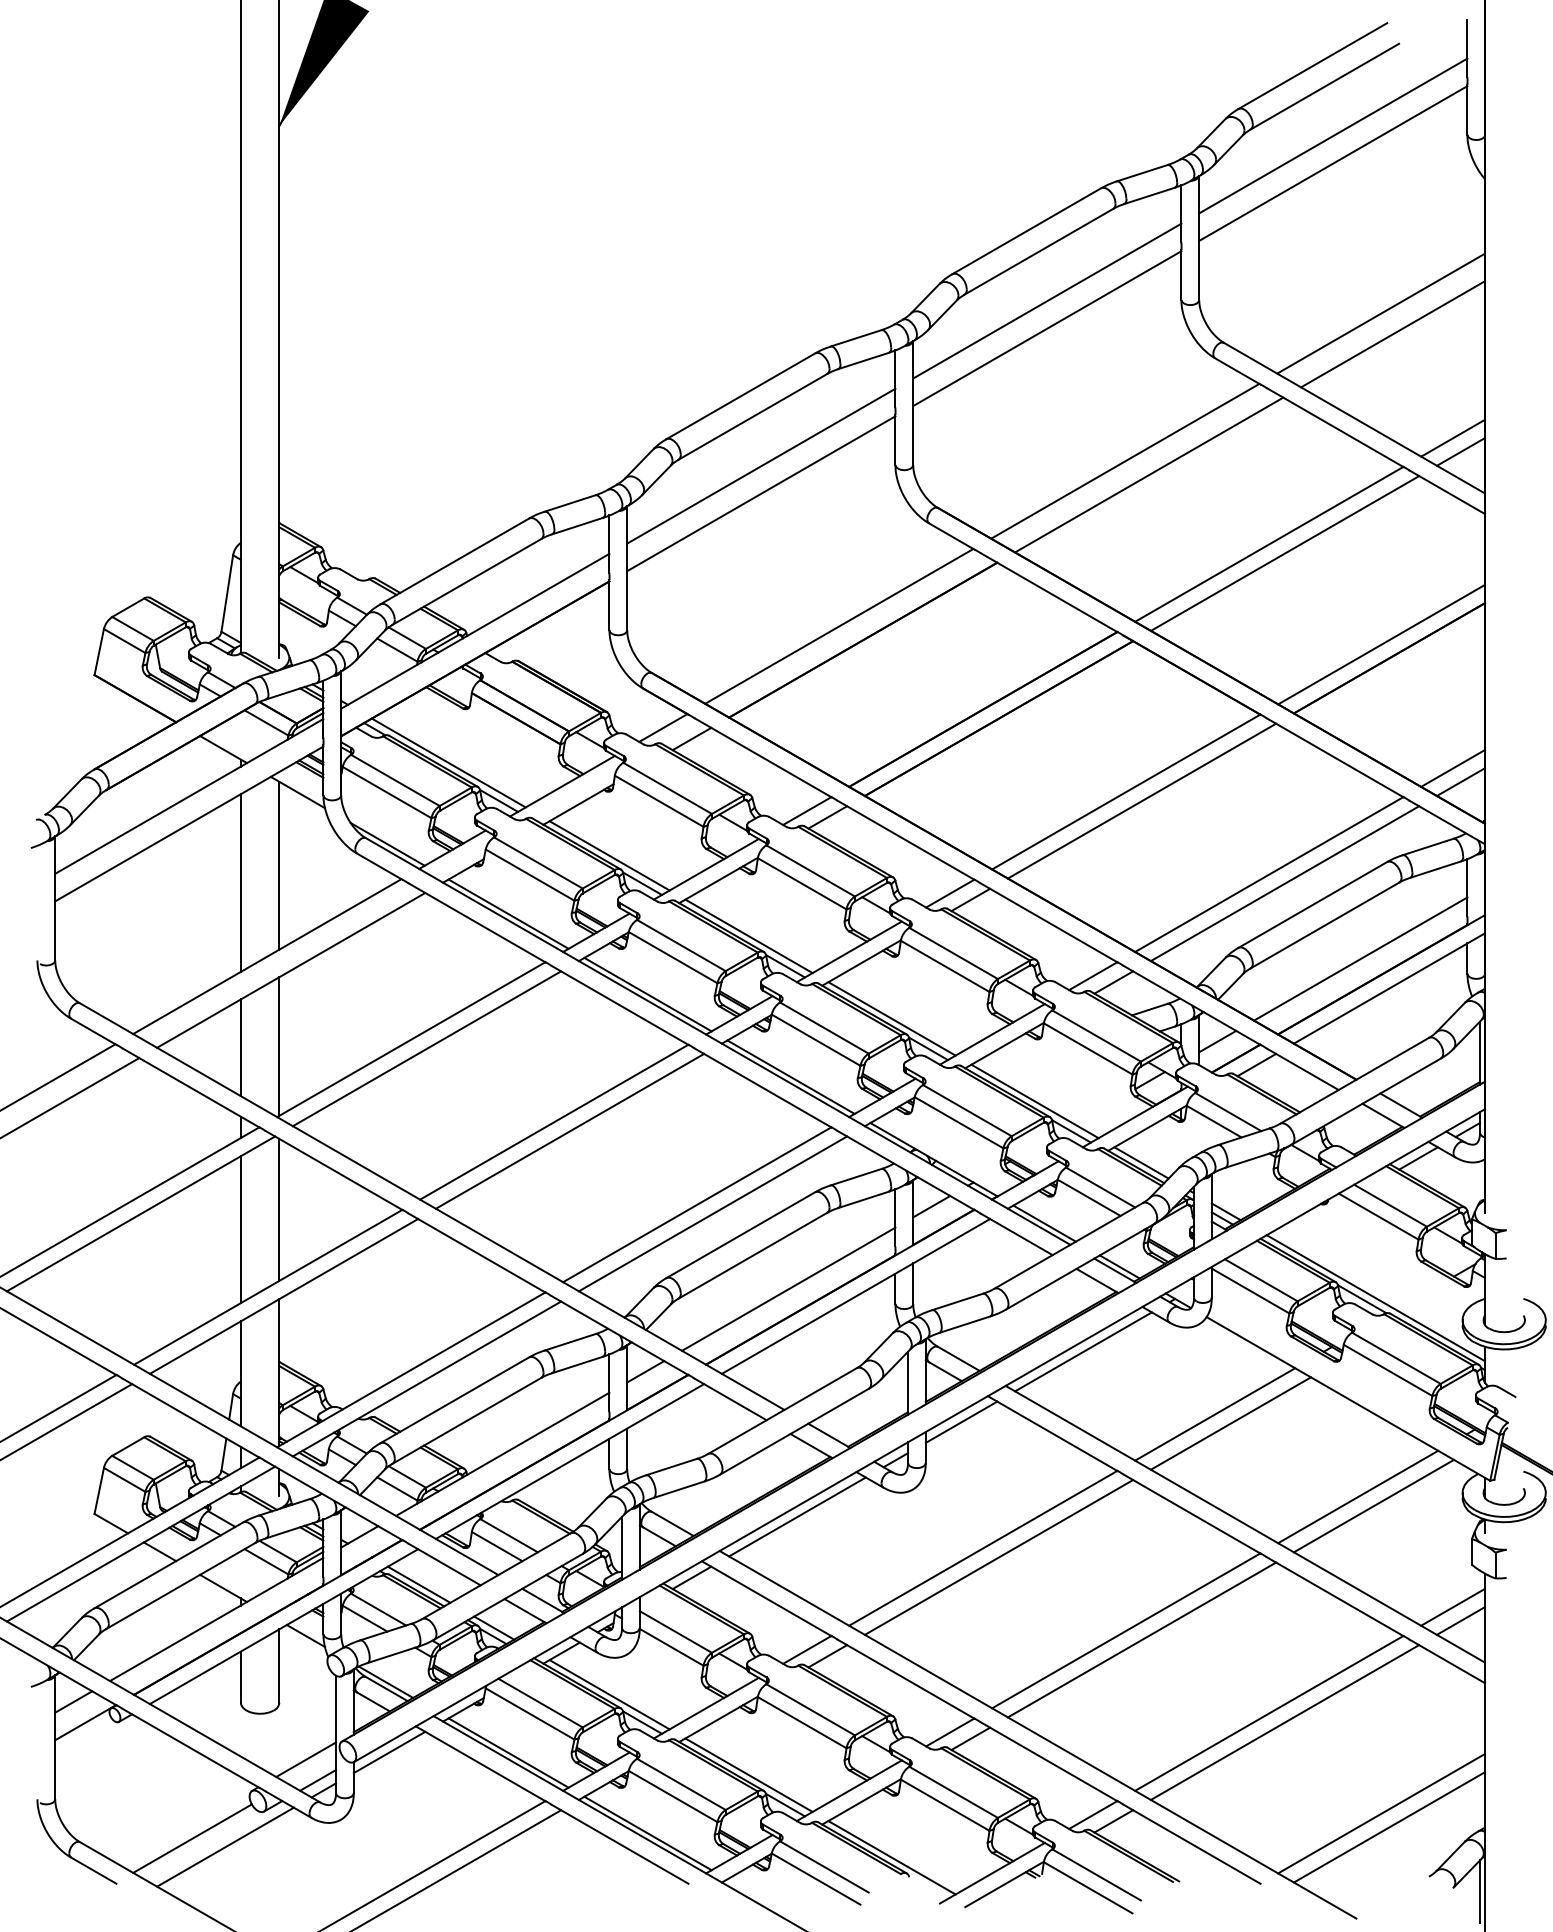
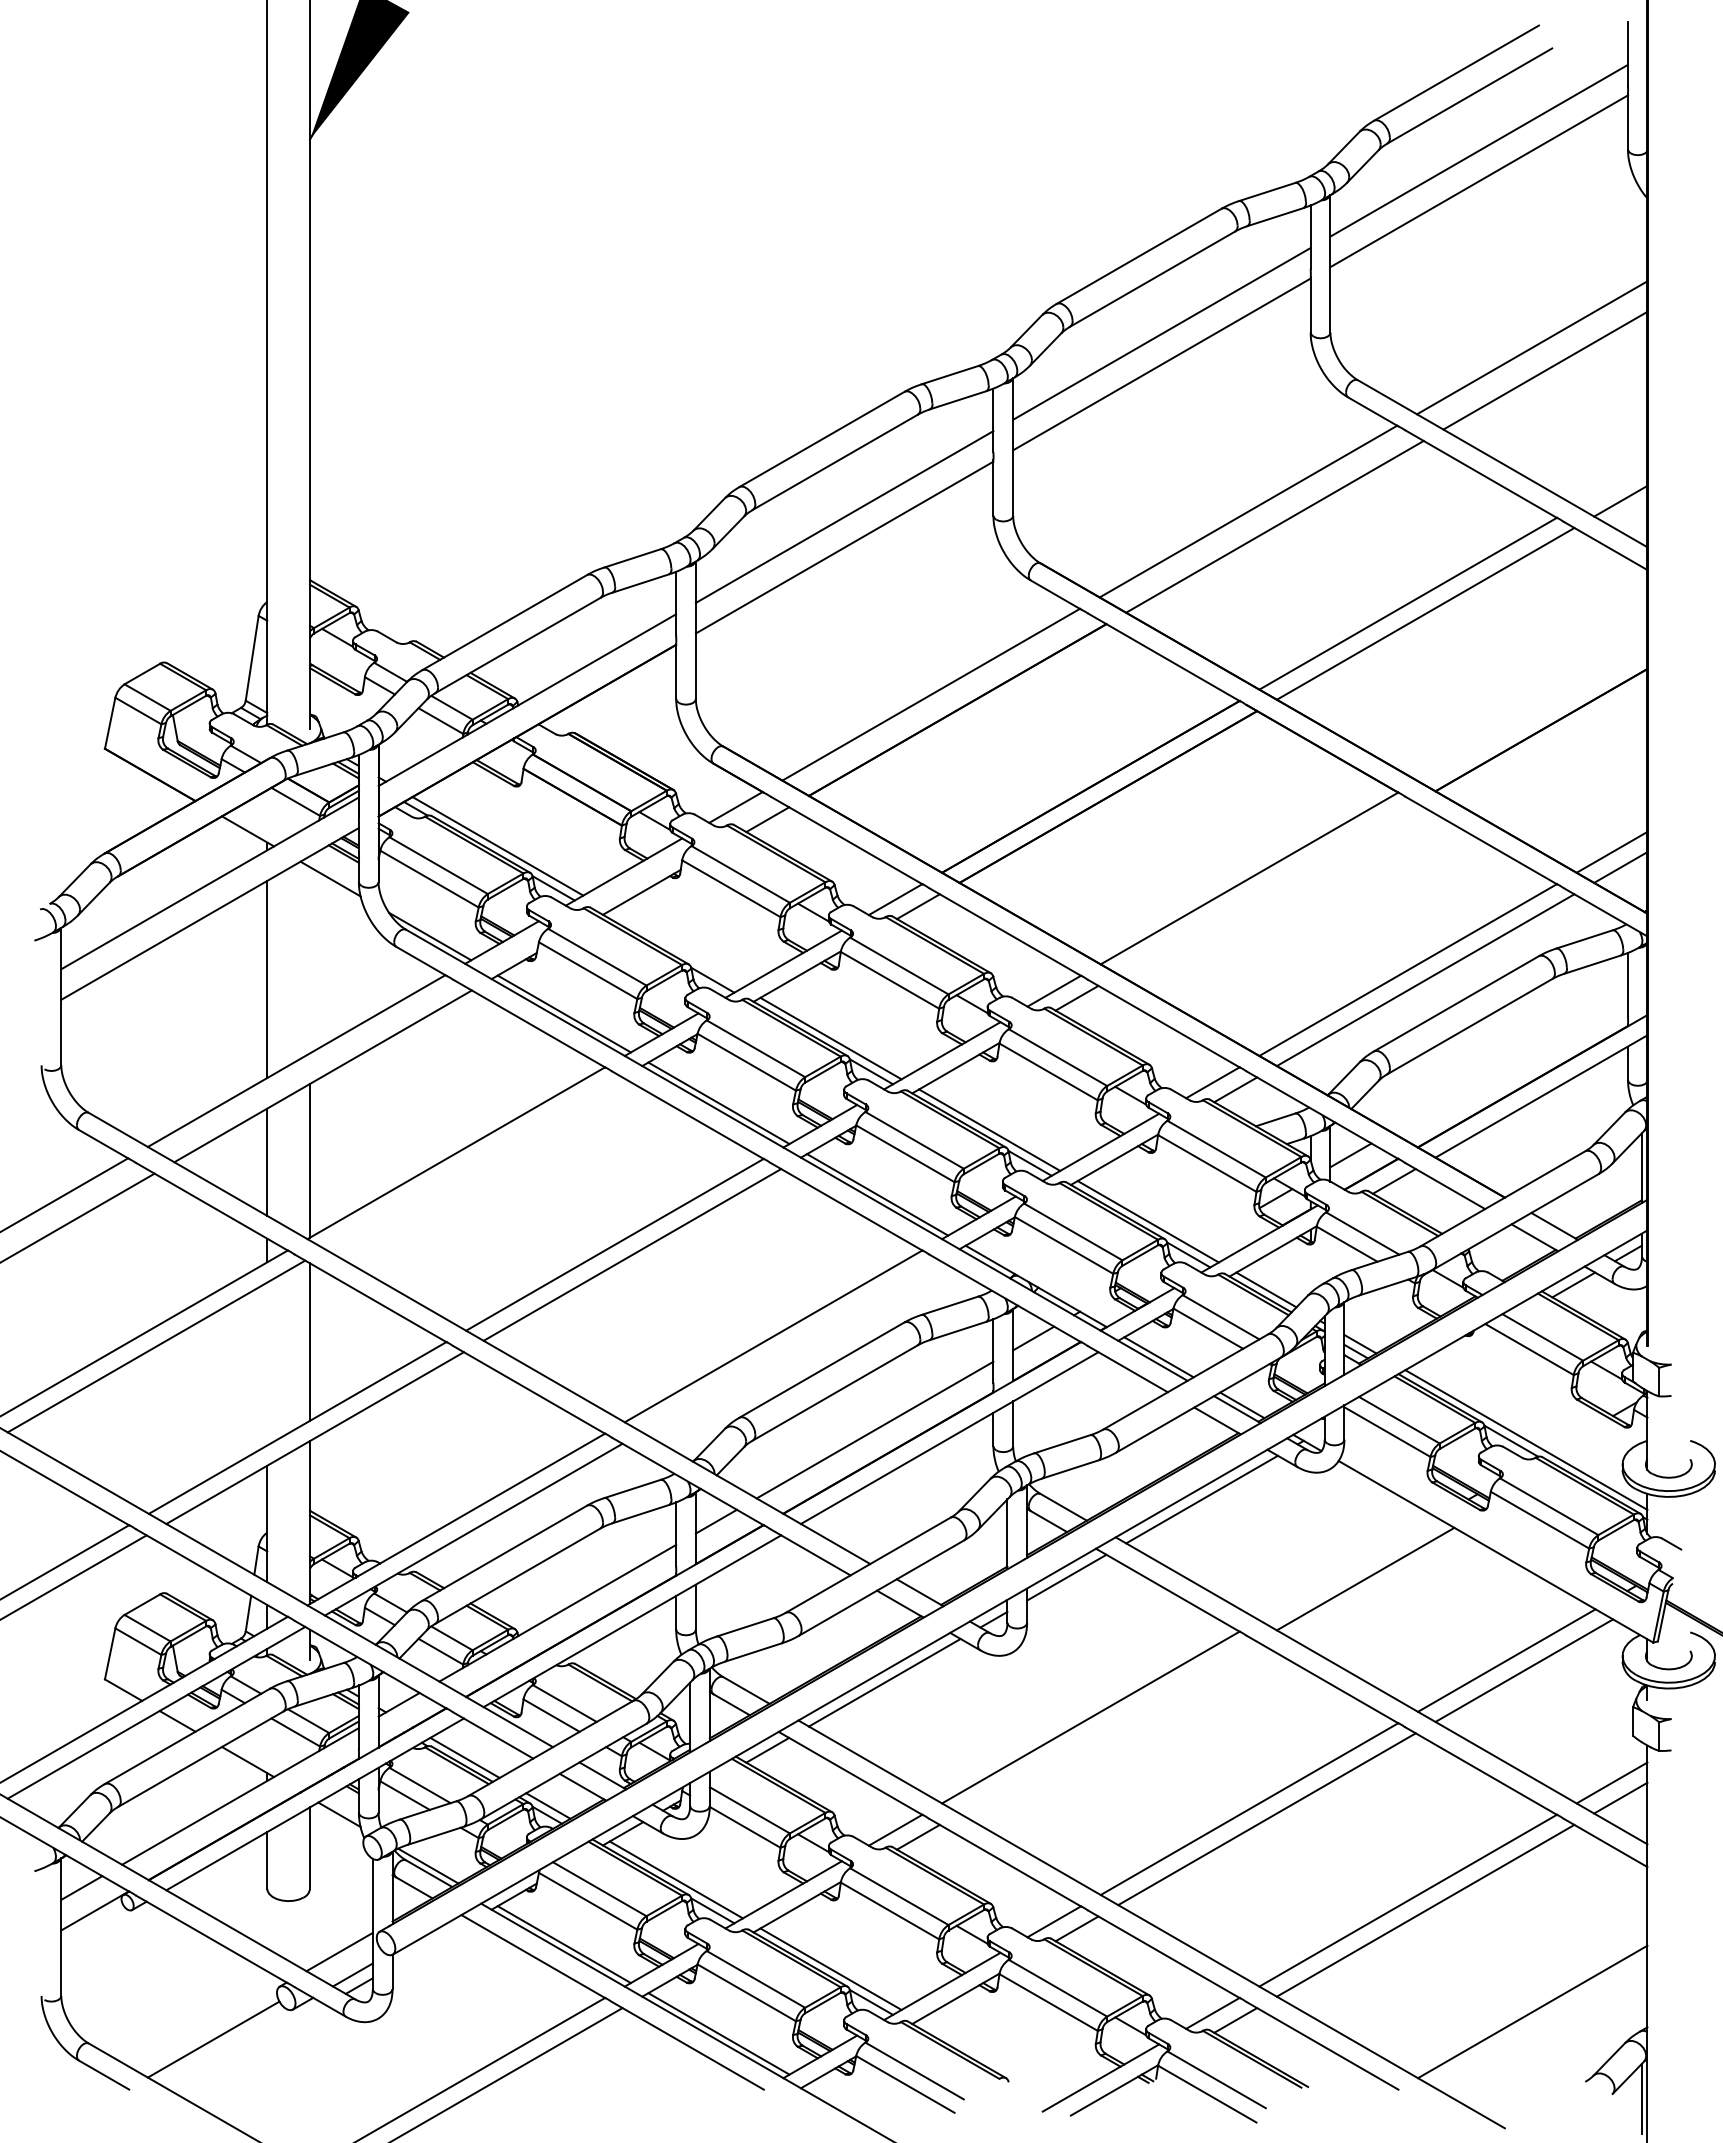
line: (1452, 437) -> (1611, 485), removed
line: (1381, 644) -> (1532, 714), removed
line: (1141, 801) -> (1266, 888), removed
line: (608, 855) -> (675, 948), removed
line: (279, 865) -> (310, 960), removed
line: (1360, 958) -> (1509, 1063), removed
line: (426, 1048) -> (473, 1163), removed
line: (712, 1213) -> (790, 1346), removed
line: (241, 1229) -> (267, 1363), removed
line: (1214, 1413) -> (1347, 1568), removed
line: (999, 1557) -> (1108, 1727), removed
line: (388, 1752) -> (431, 1943), removed
line: (1389, 1826) -> (1541, 2026), removed
line: (225, 1846) -> (250, 2048), removed
line: (891, 1857) -> (989, 2060), removed

